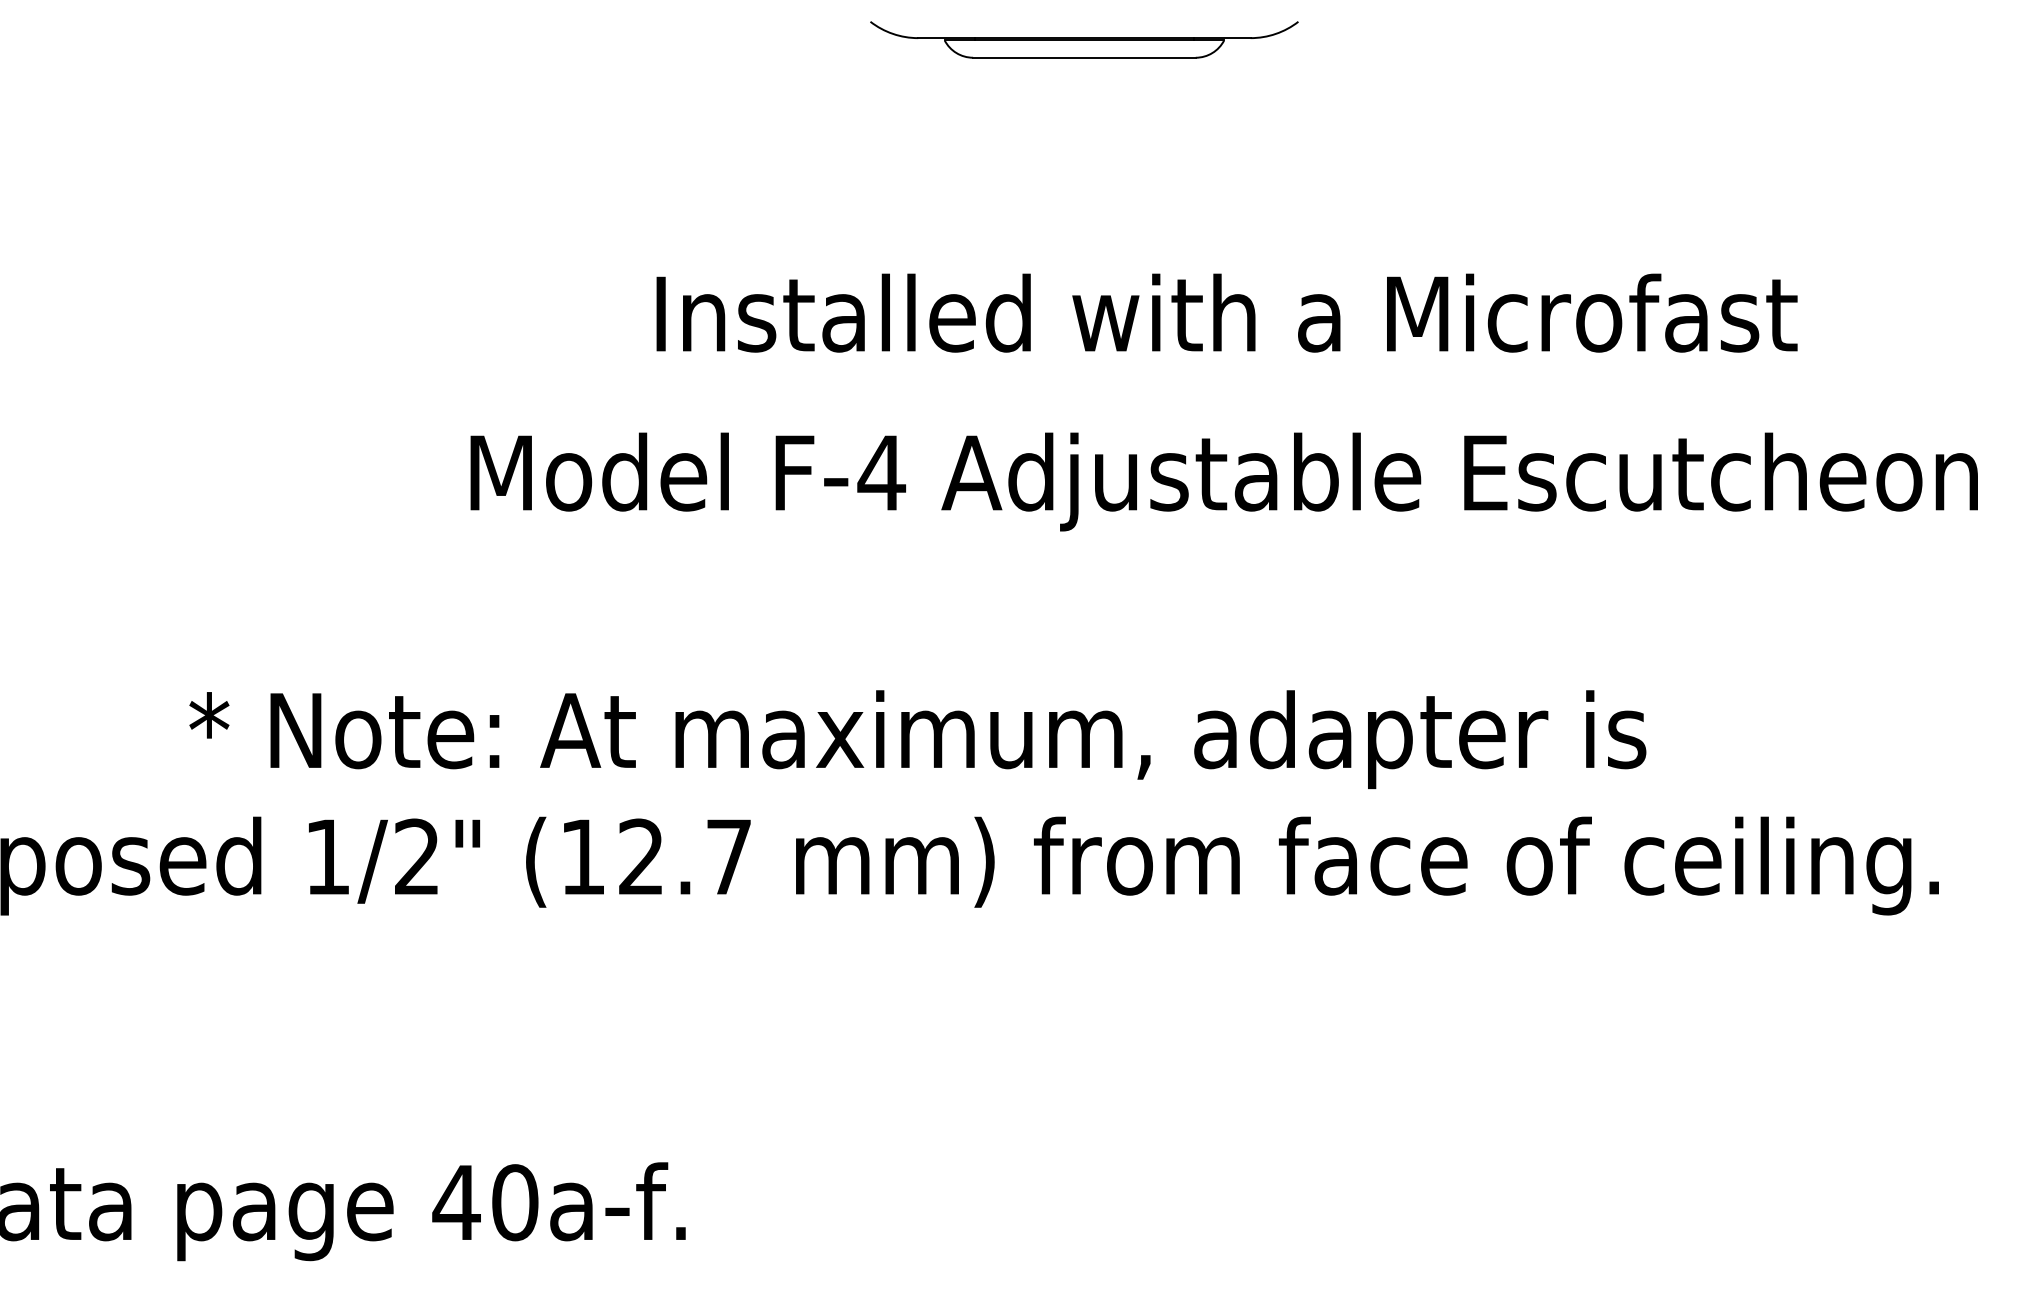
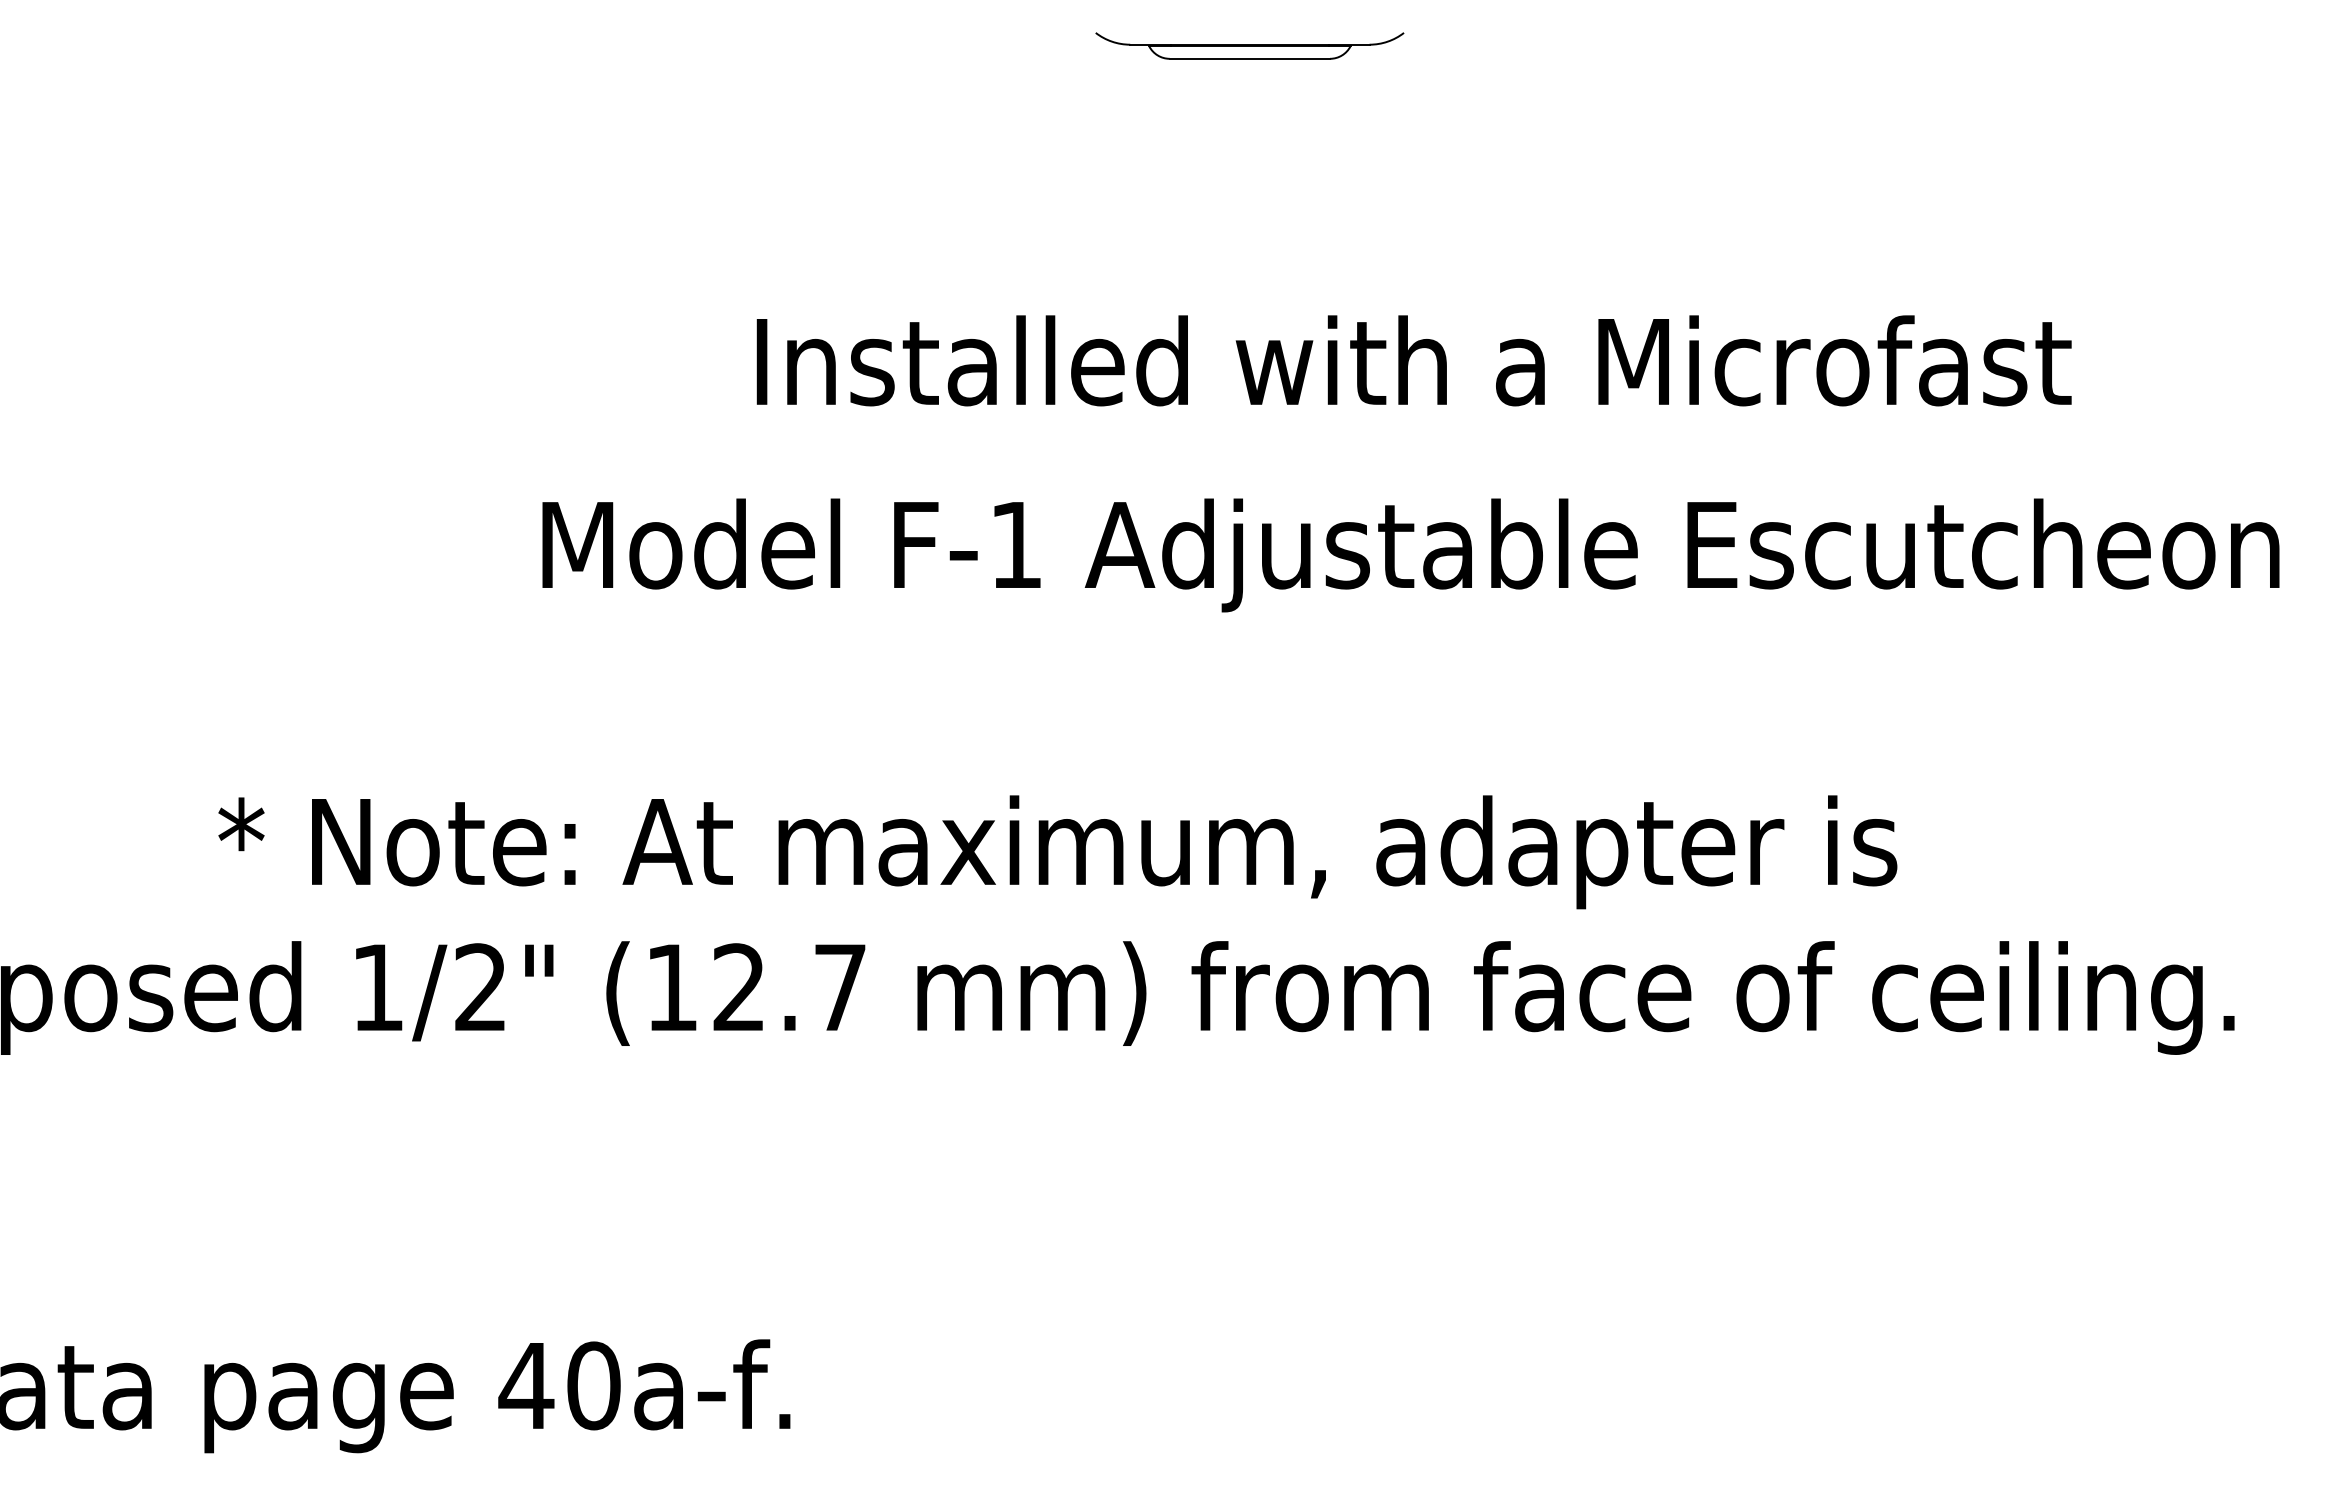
part: (1084, 39) -> (1249, 45), size x0.62
text: (881, 472) -> (1016, 544), F-4 -> F-1

